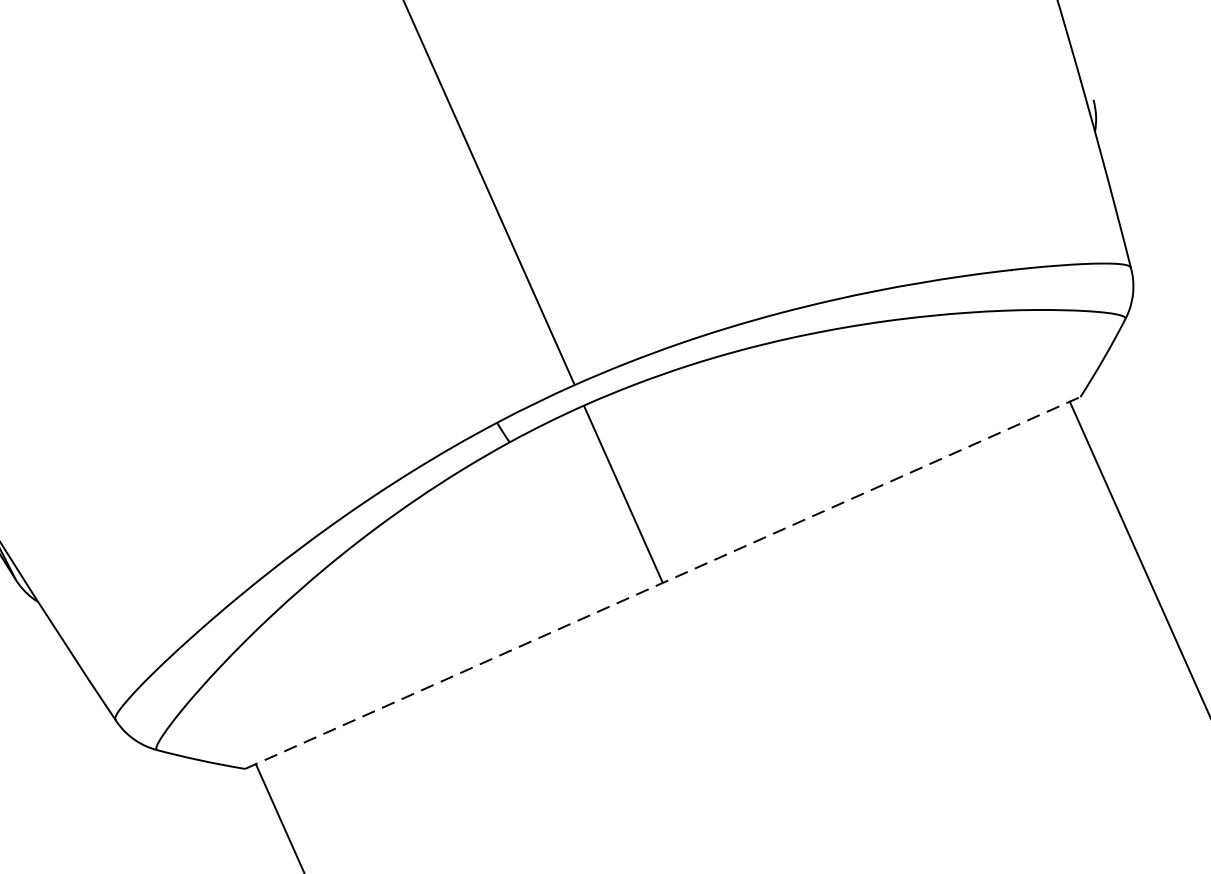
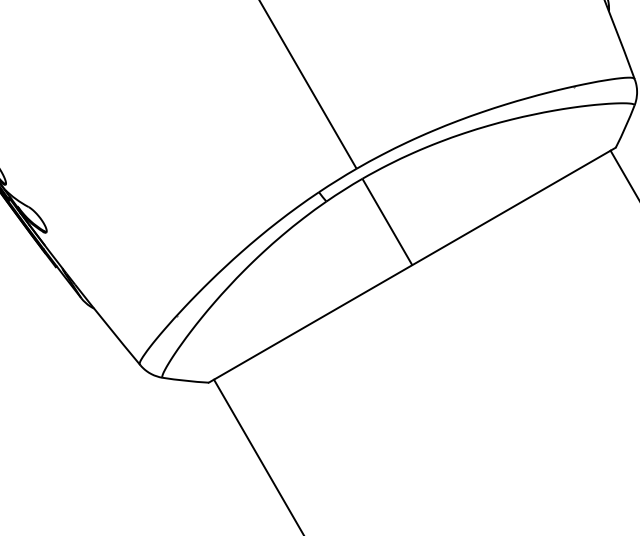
line: (663, 583) -> (412, 265), dashed -> solid

